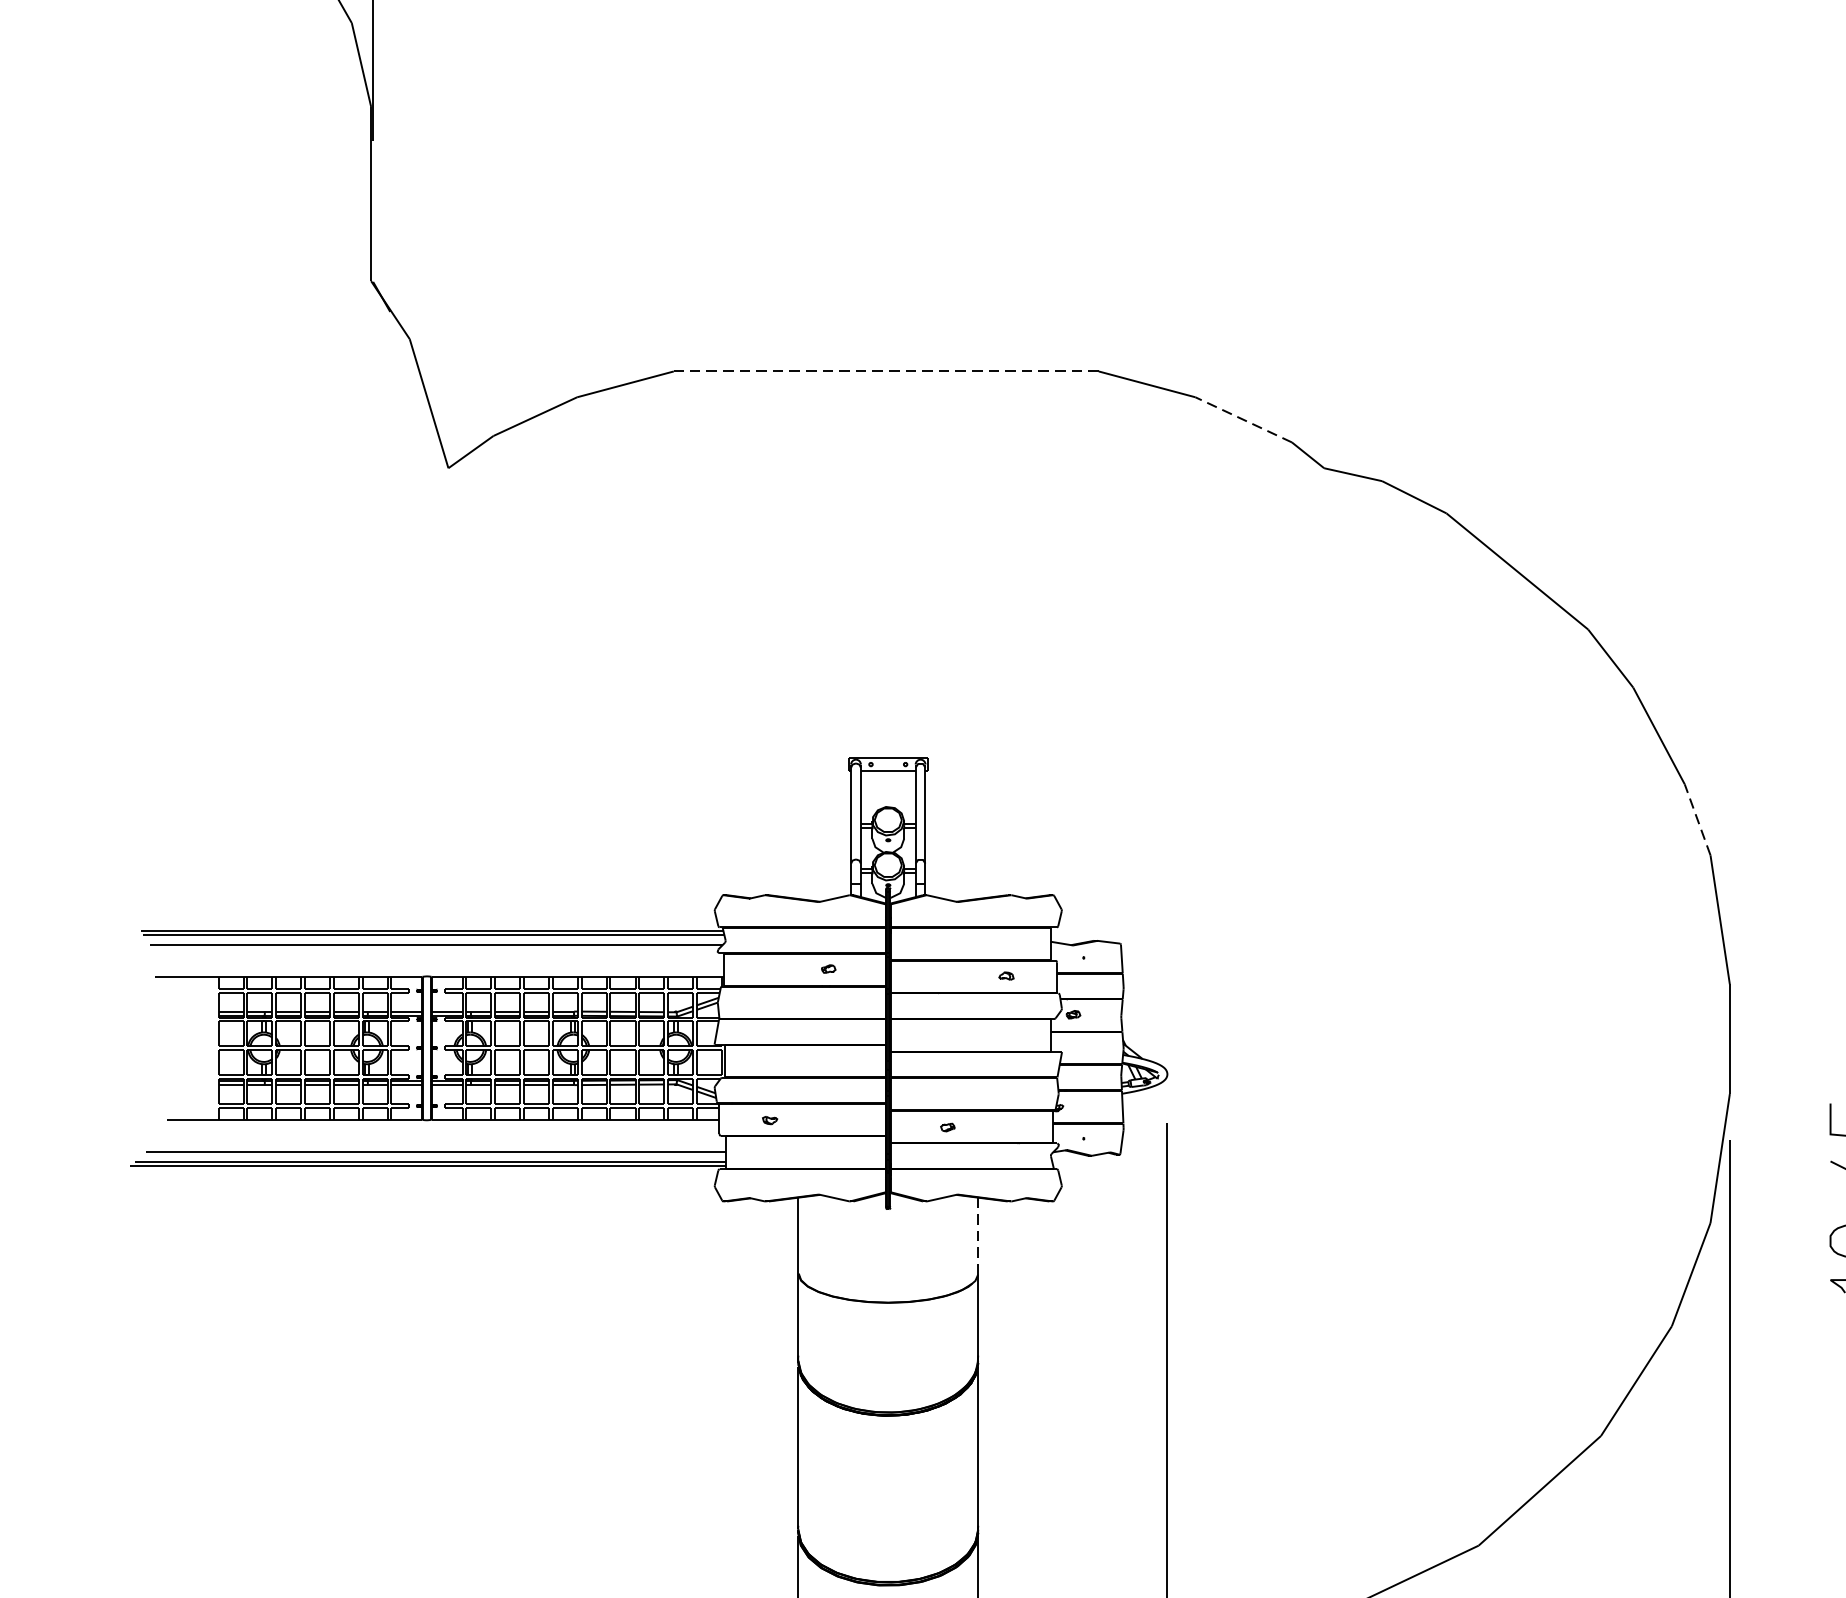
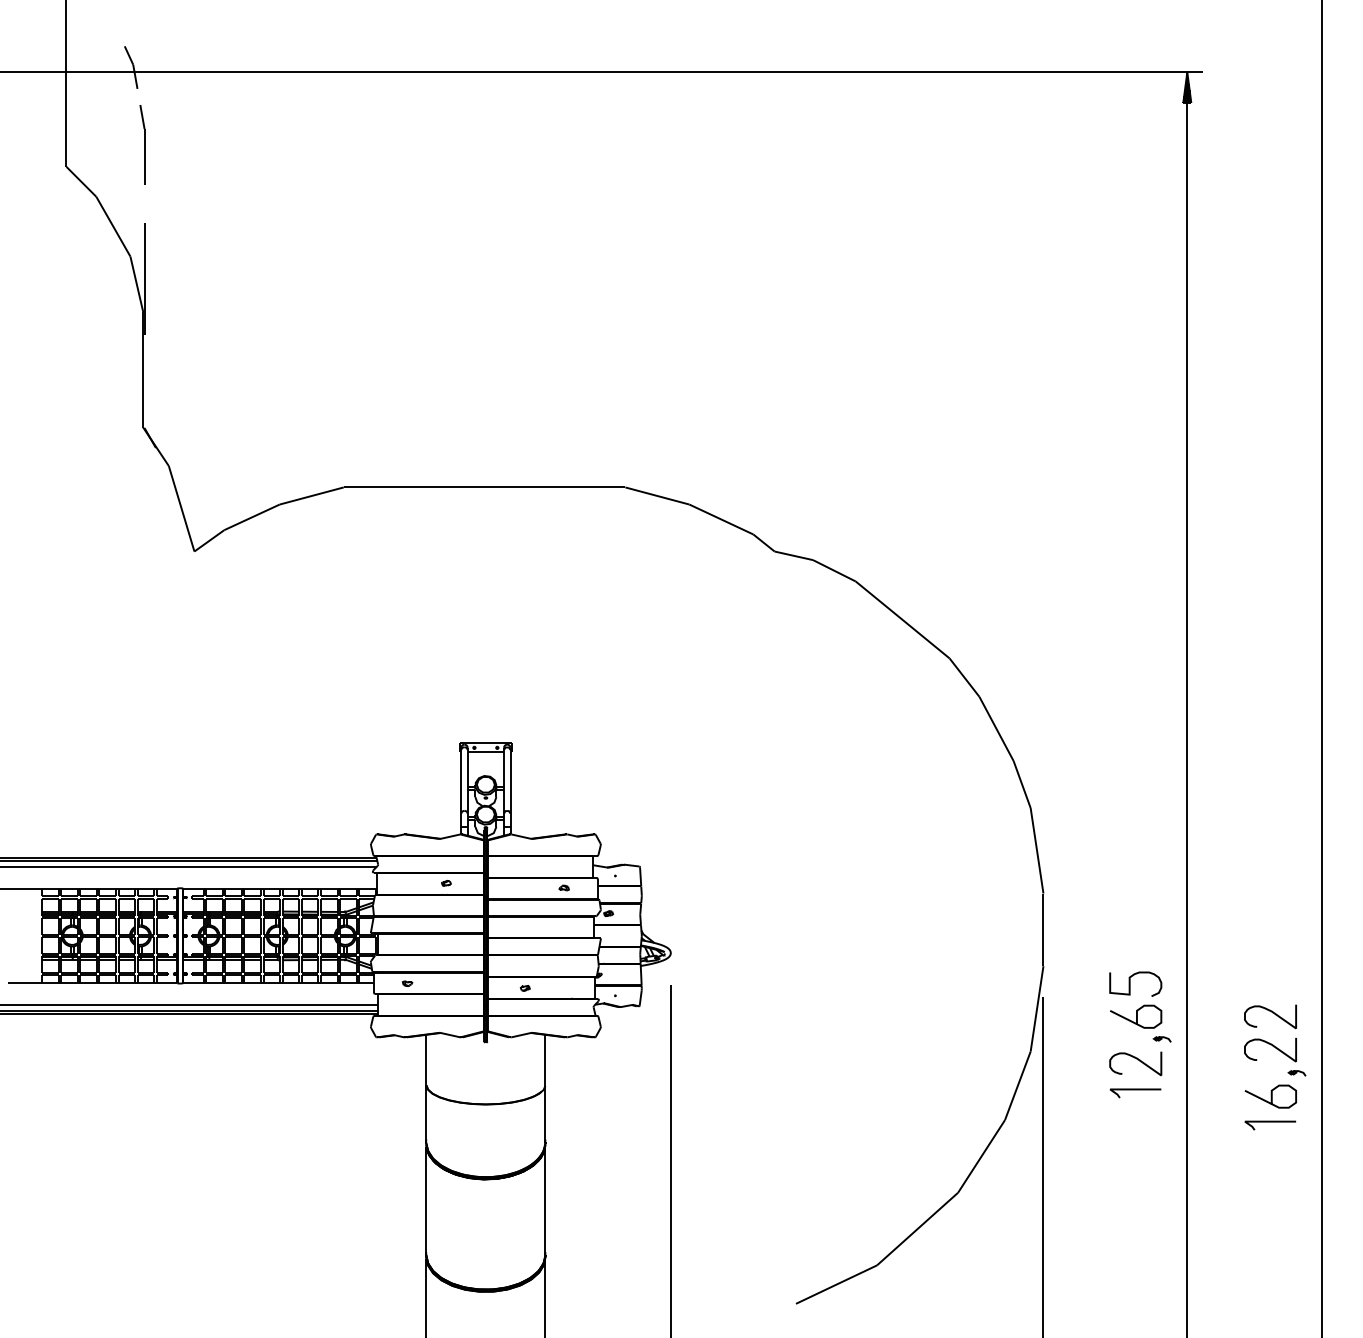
line: (886, 371) -> (484, 487), dashed -> solid
line: (1242, 419) -> (720, 519), dashed -> solid
line: (1696, 819) -> (1021, 784), dashed -> solid
line: (978, 1236) -> (545, 1060), dashed -> solid

